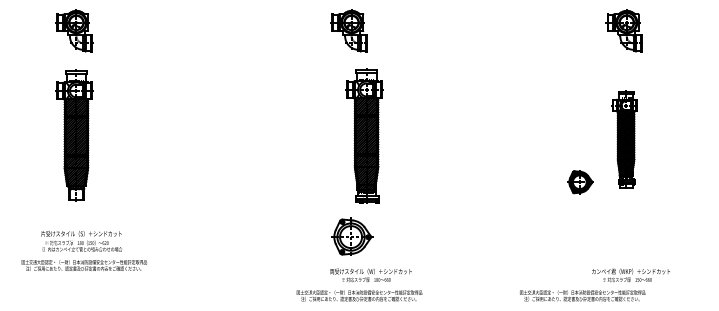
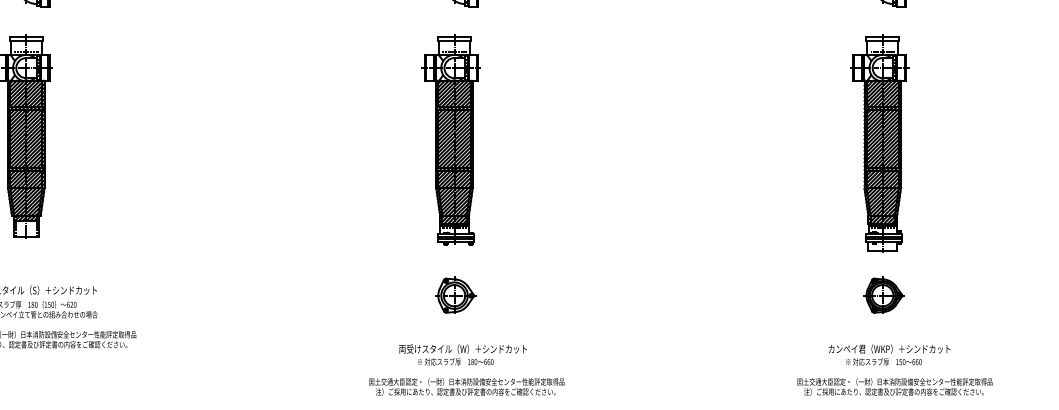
part: (364, 135) -> (451, 138), moved
part: (624, 139) -> (879, 143), size x1.43
part: (580, 182) -> (883, 296), moved
part: (352, 237) -> (455, 296), size x0.62
text: (370, 275) -> (462, 355), moved
text: (582, 295) -> (894, 386), moved

